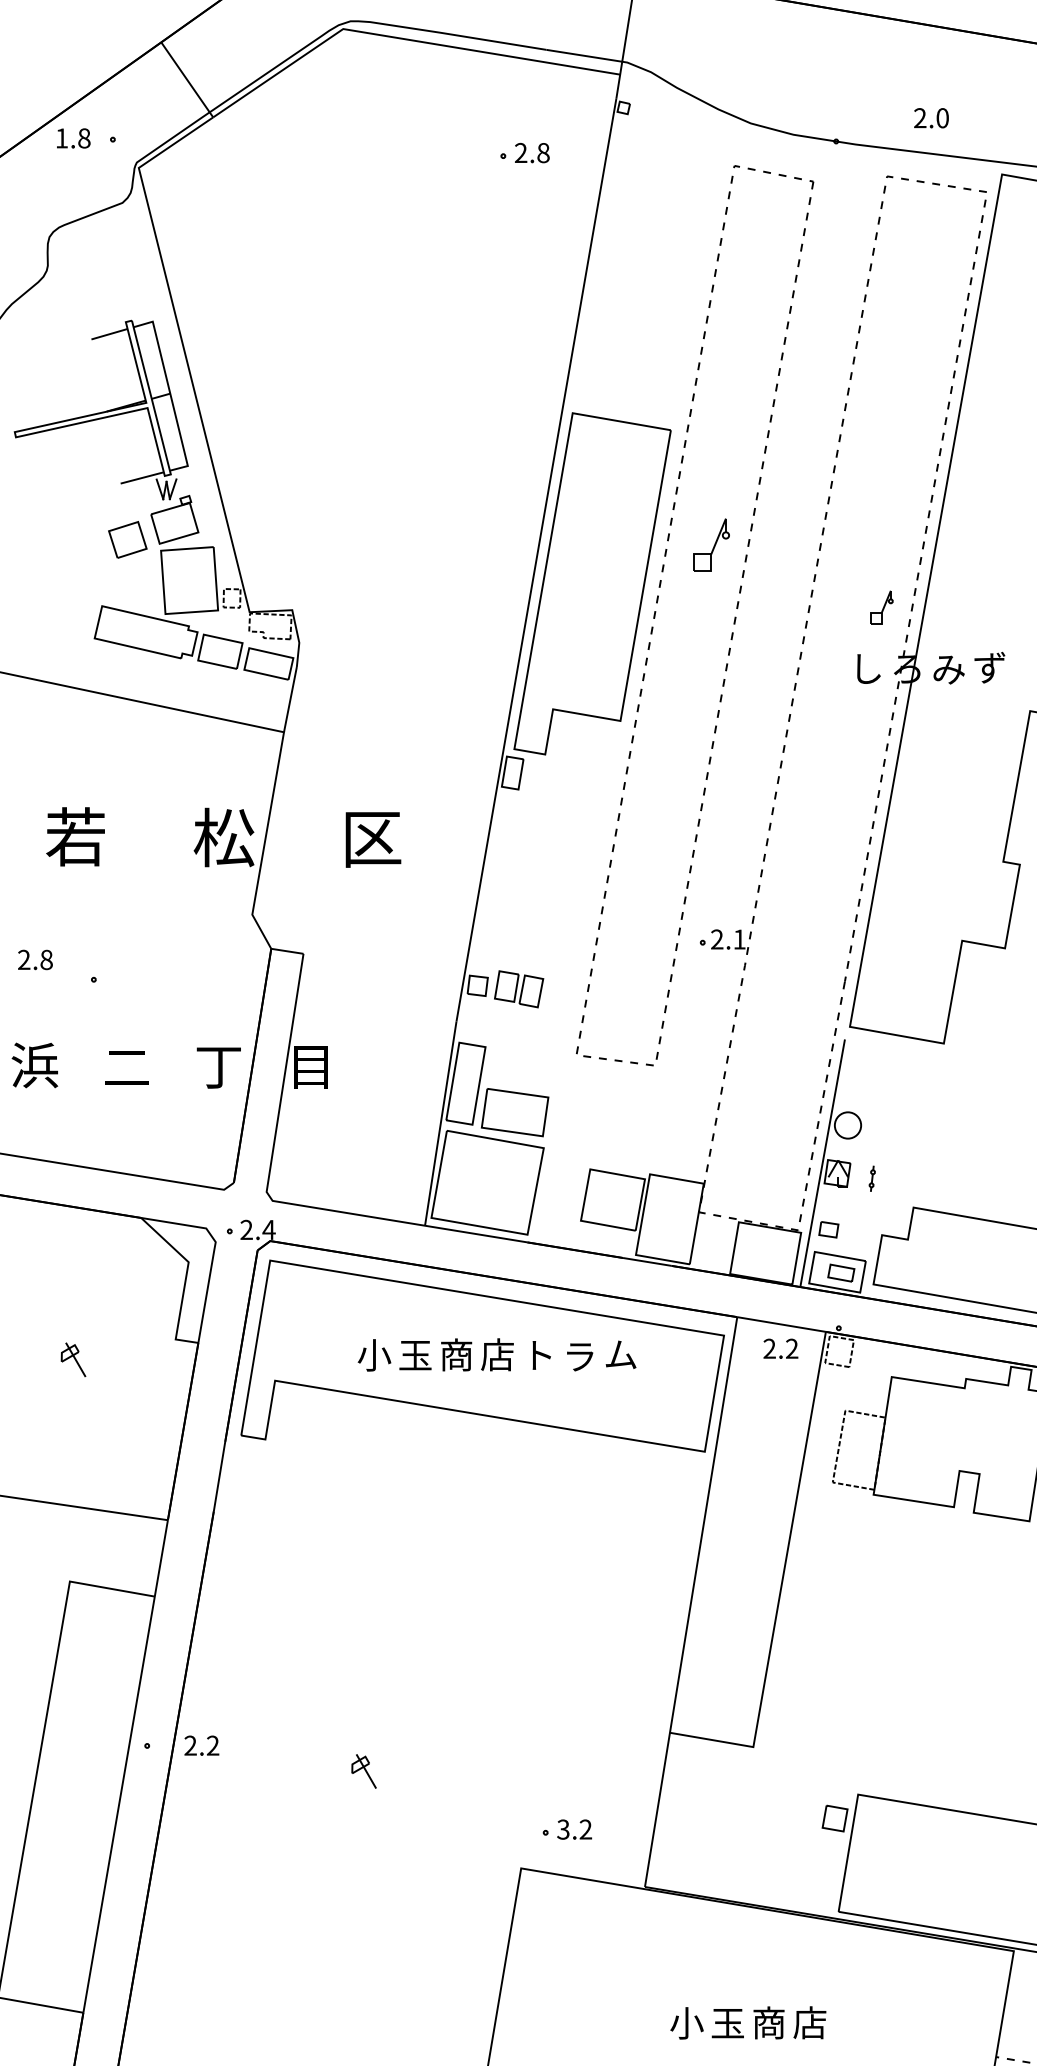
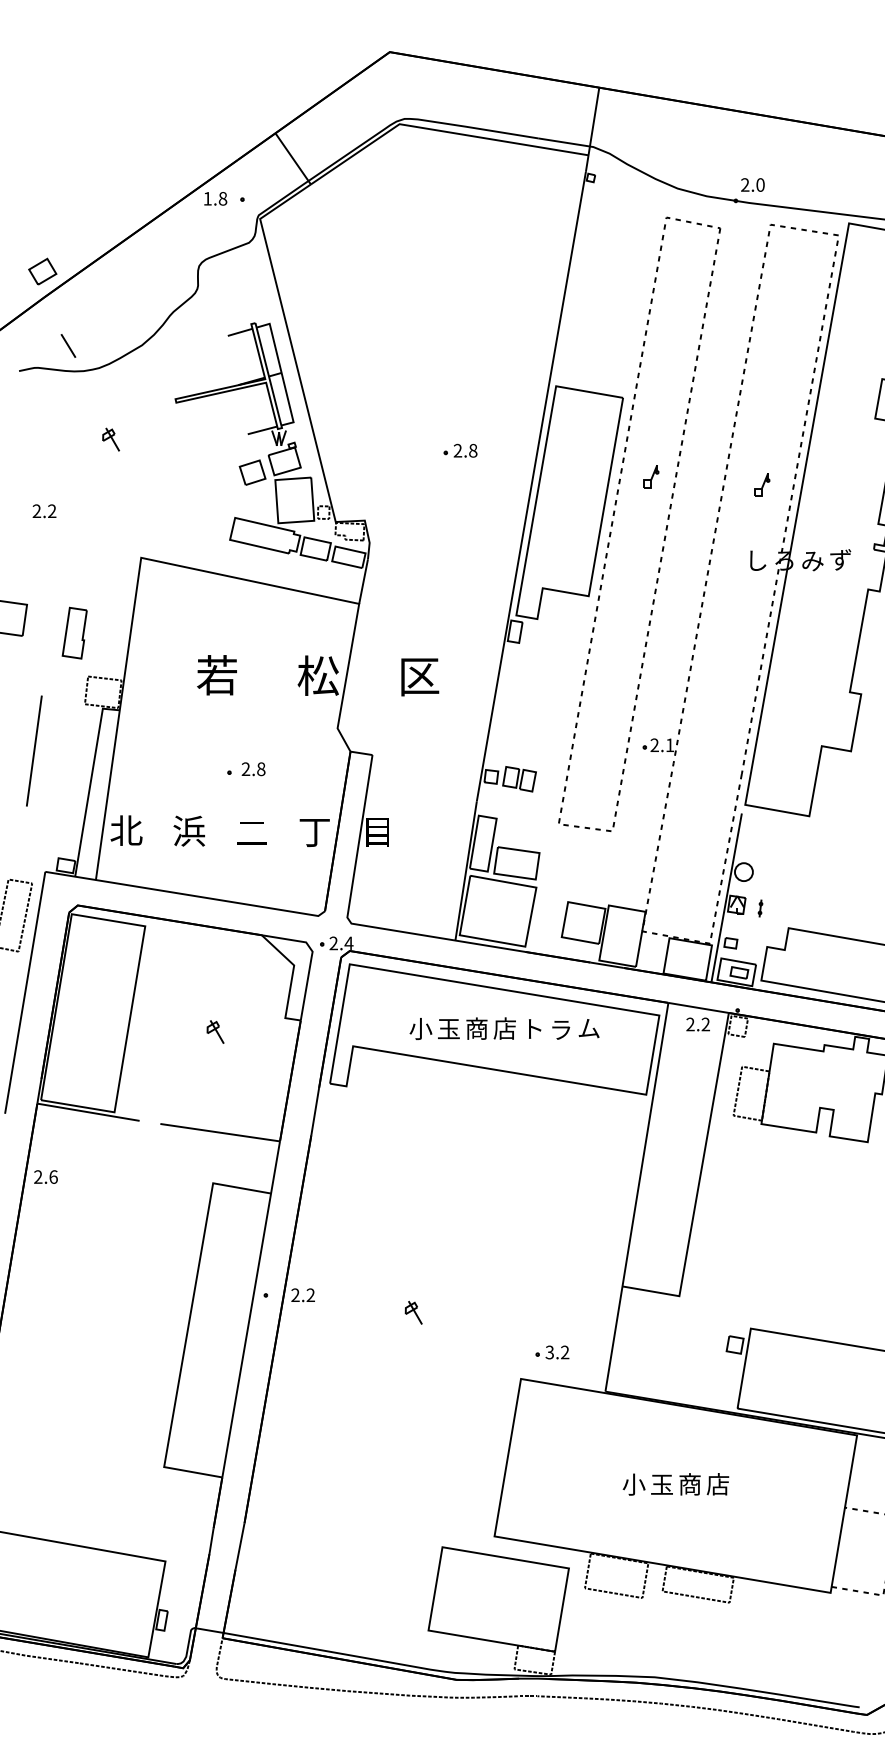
text: (930, 117) -> (752, 184), moved
part: (524, 152) -> (460, 450), moved
part: (712, 545) -> (651, 476), size x0.62
part: (882, 607) -> (762, 484), moved
text: (35, 960) -> (253, 769), moved

